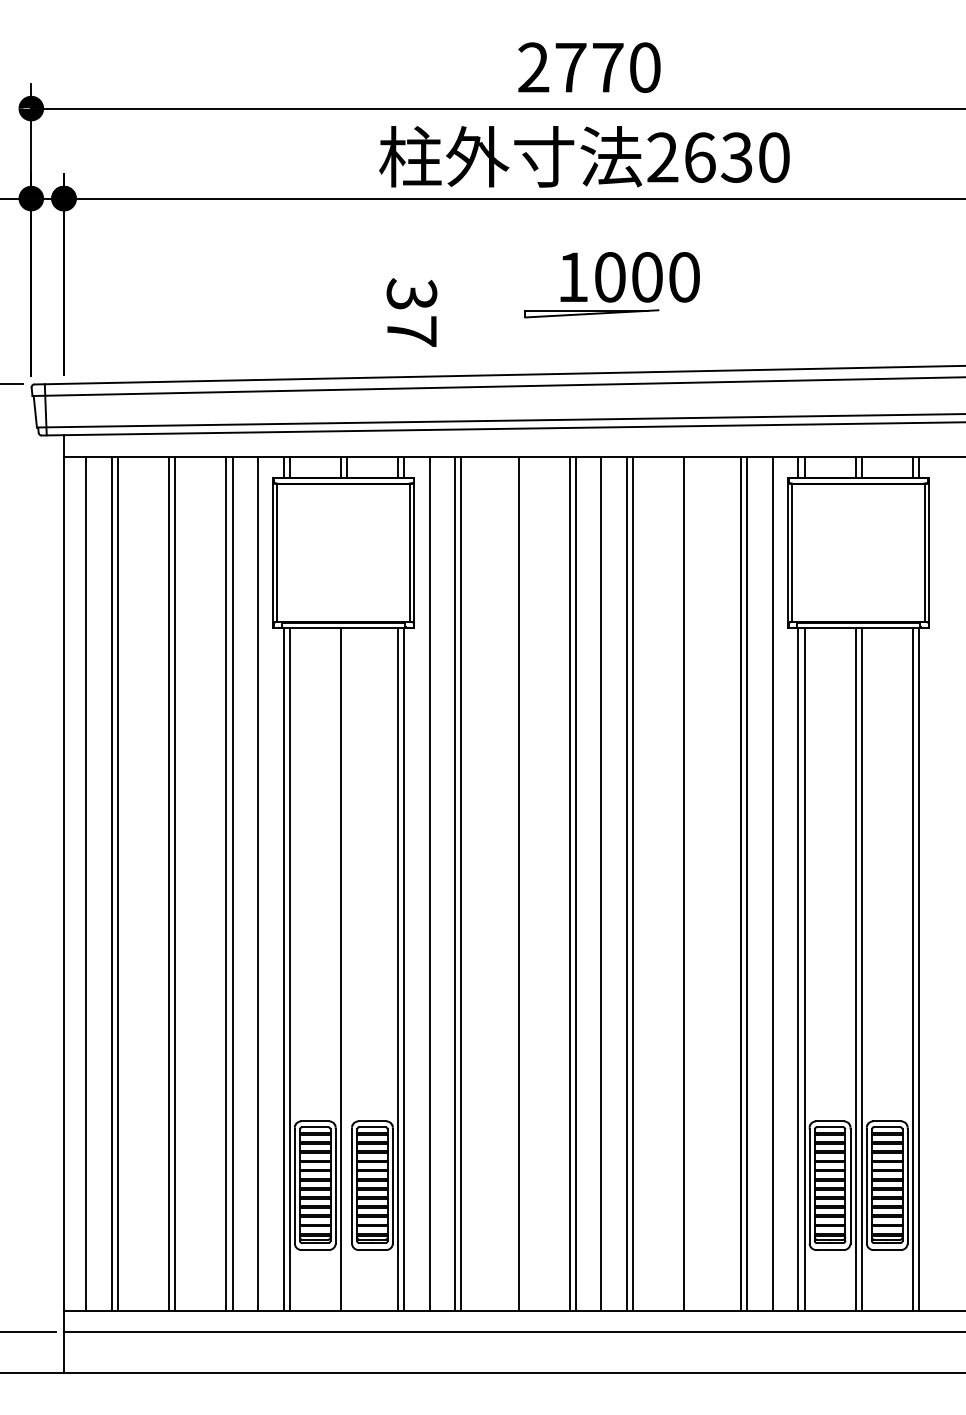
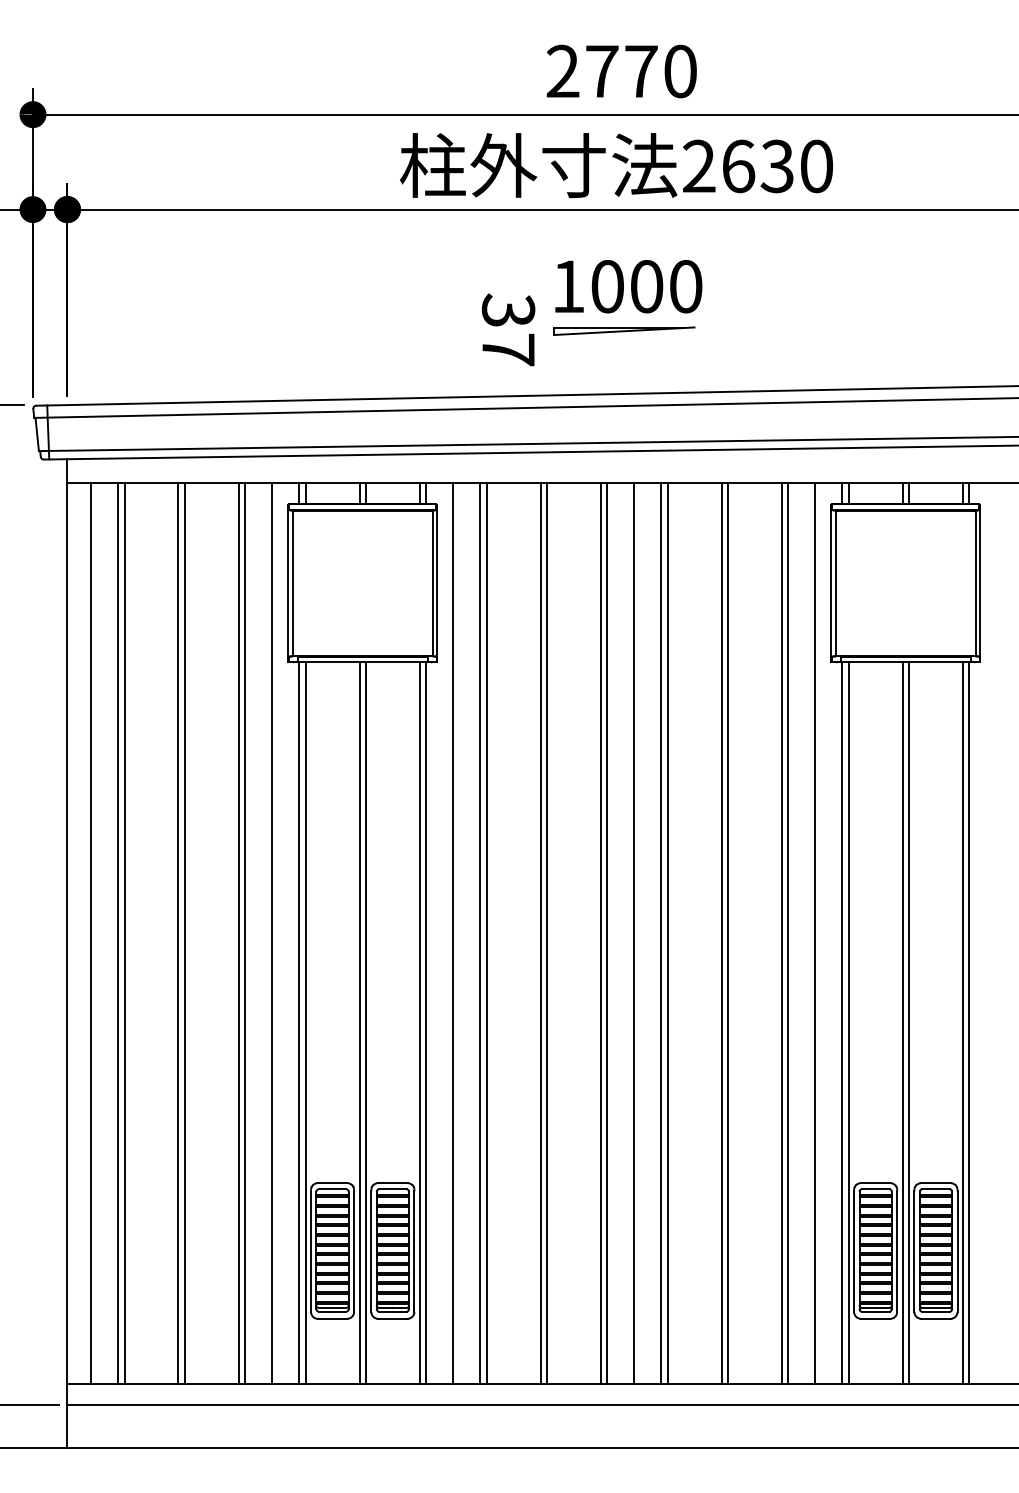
text: (629, 277) -> (628, 286), moved
text: (411, 312) -> (508, 329), moved
line: (512, 883) -> (540, 932), added
line: (690, 883) -> (728, 932), added
line: (346, 969) -> (365, 1022), added

